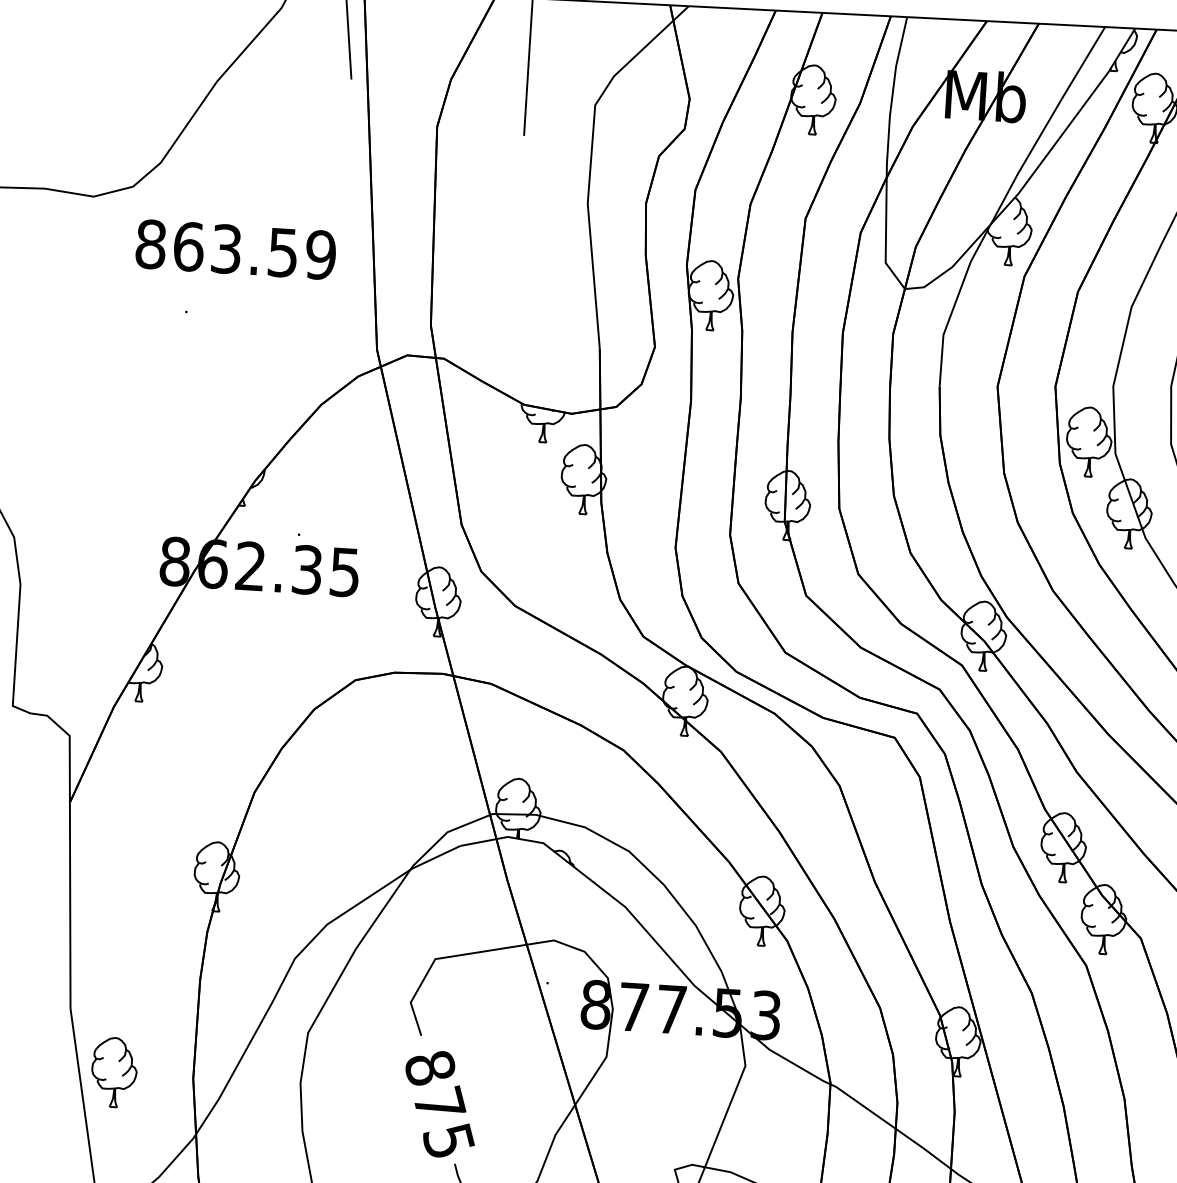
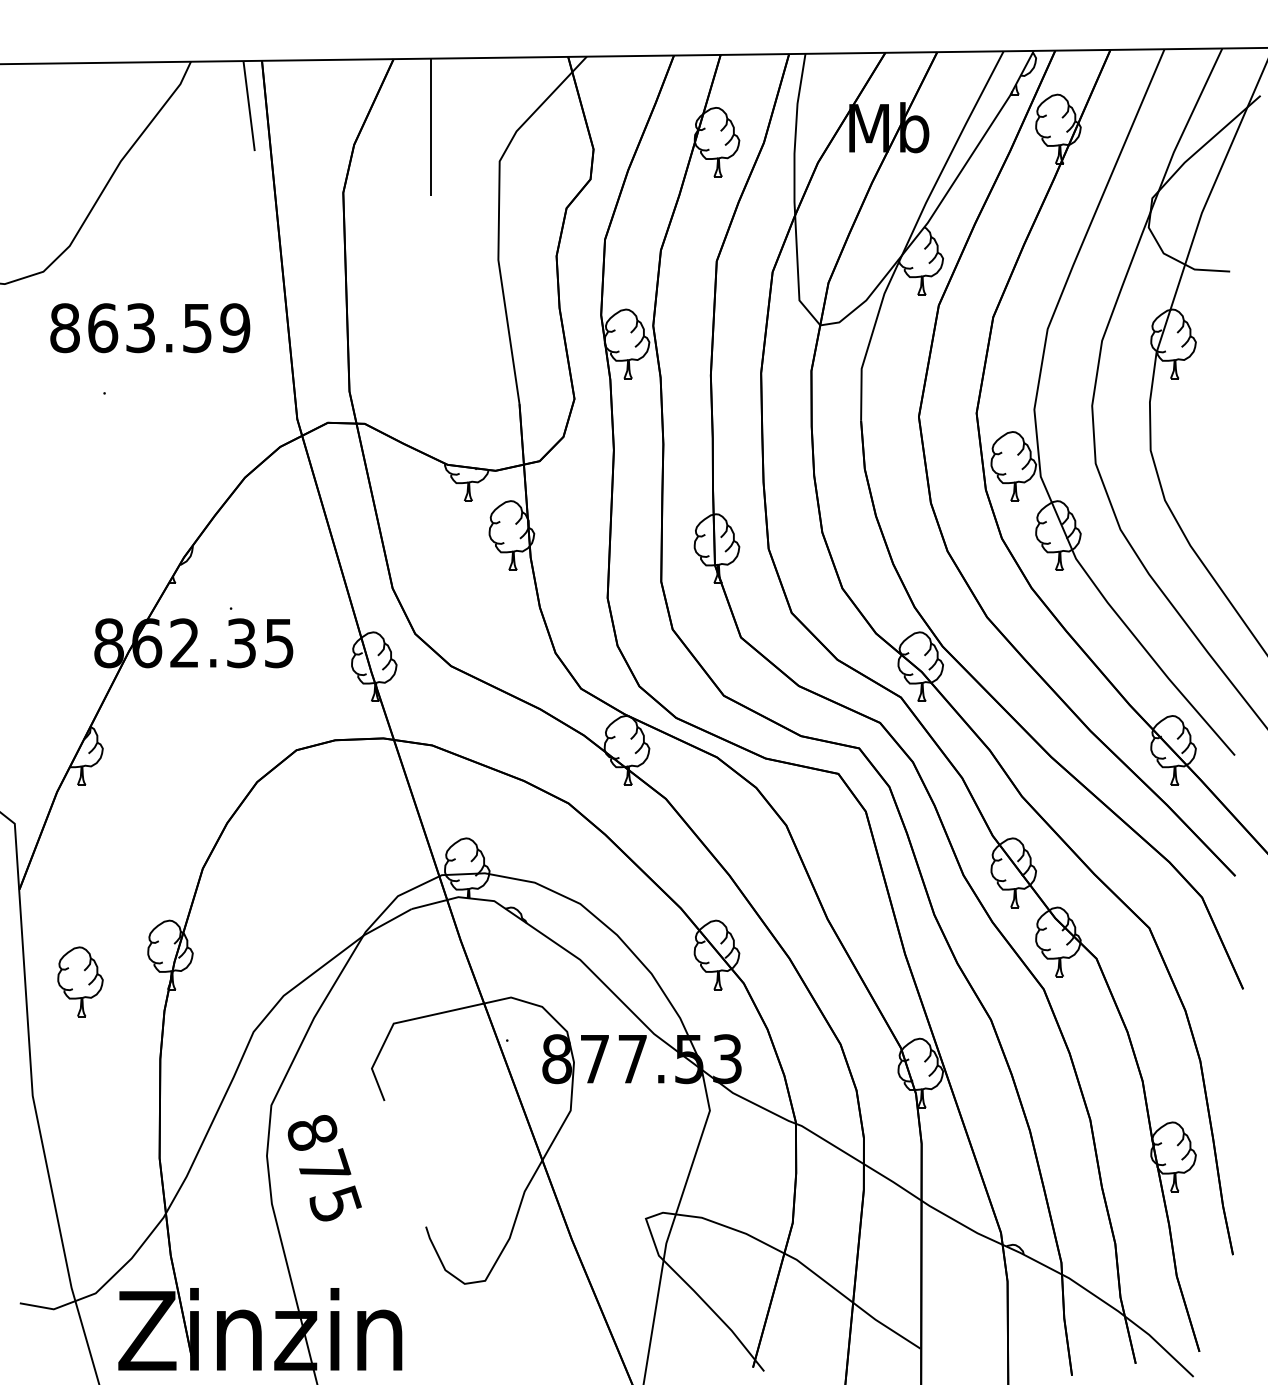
part: (114, 1072) -> (80, 981), moved
text: (439, 1104) -> (324, 1168), moved

